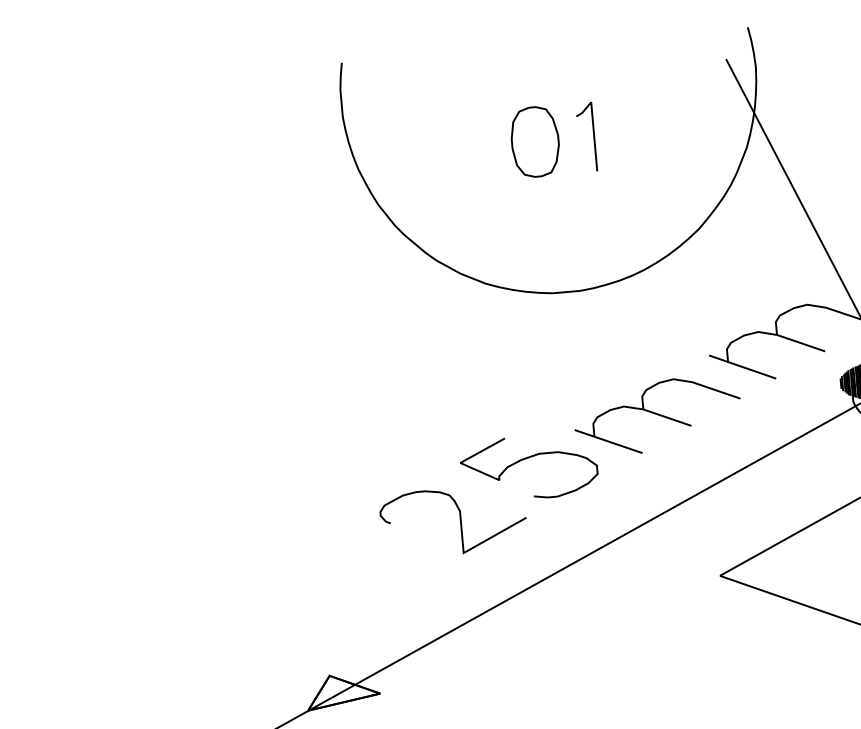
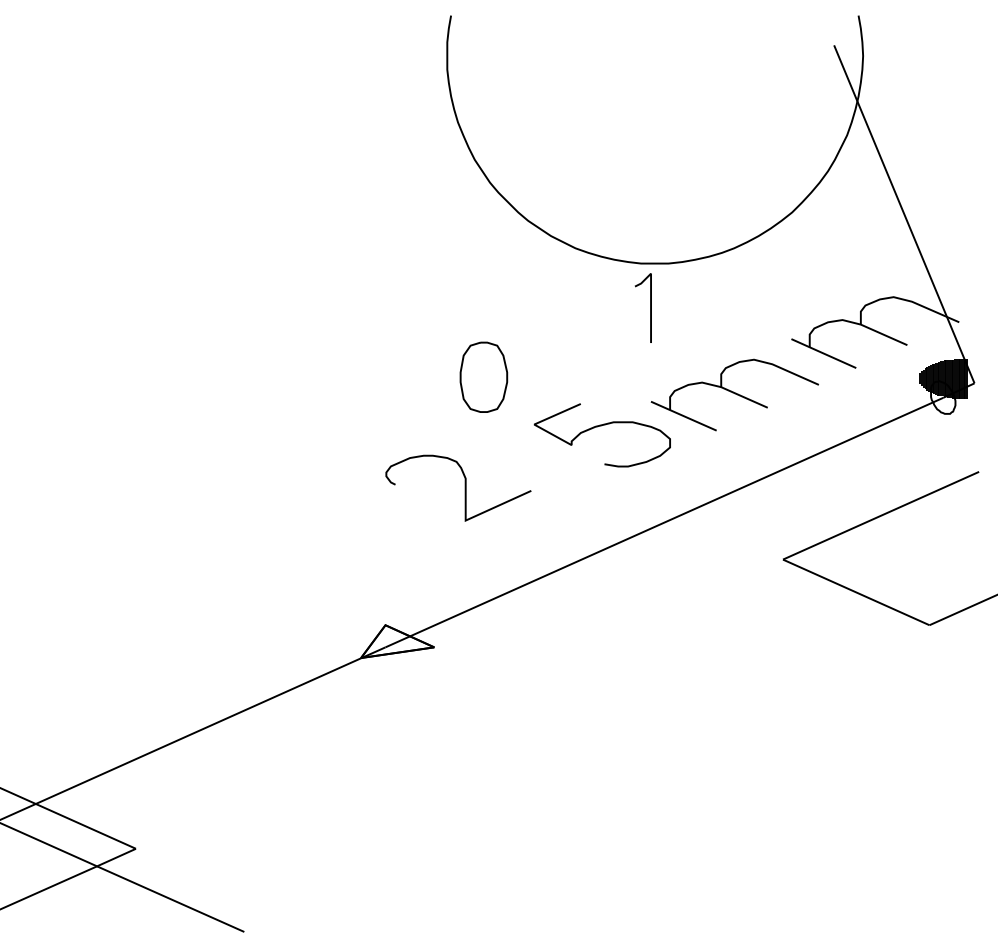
line: (593, 136) -> (650, 307), moved
part: (534, 141) -> (483, 376), moved
curve: (459, 520) -> (464, 487), moved

